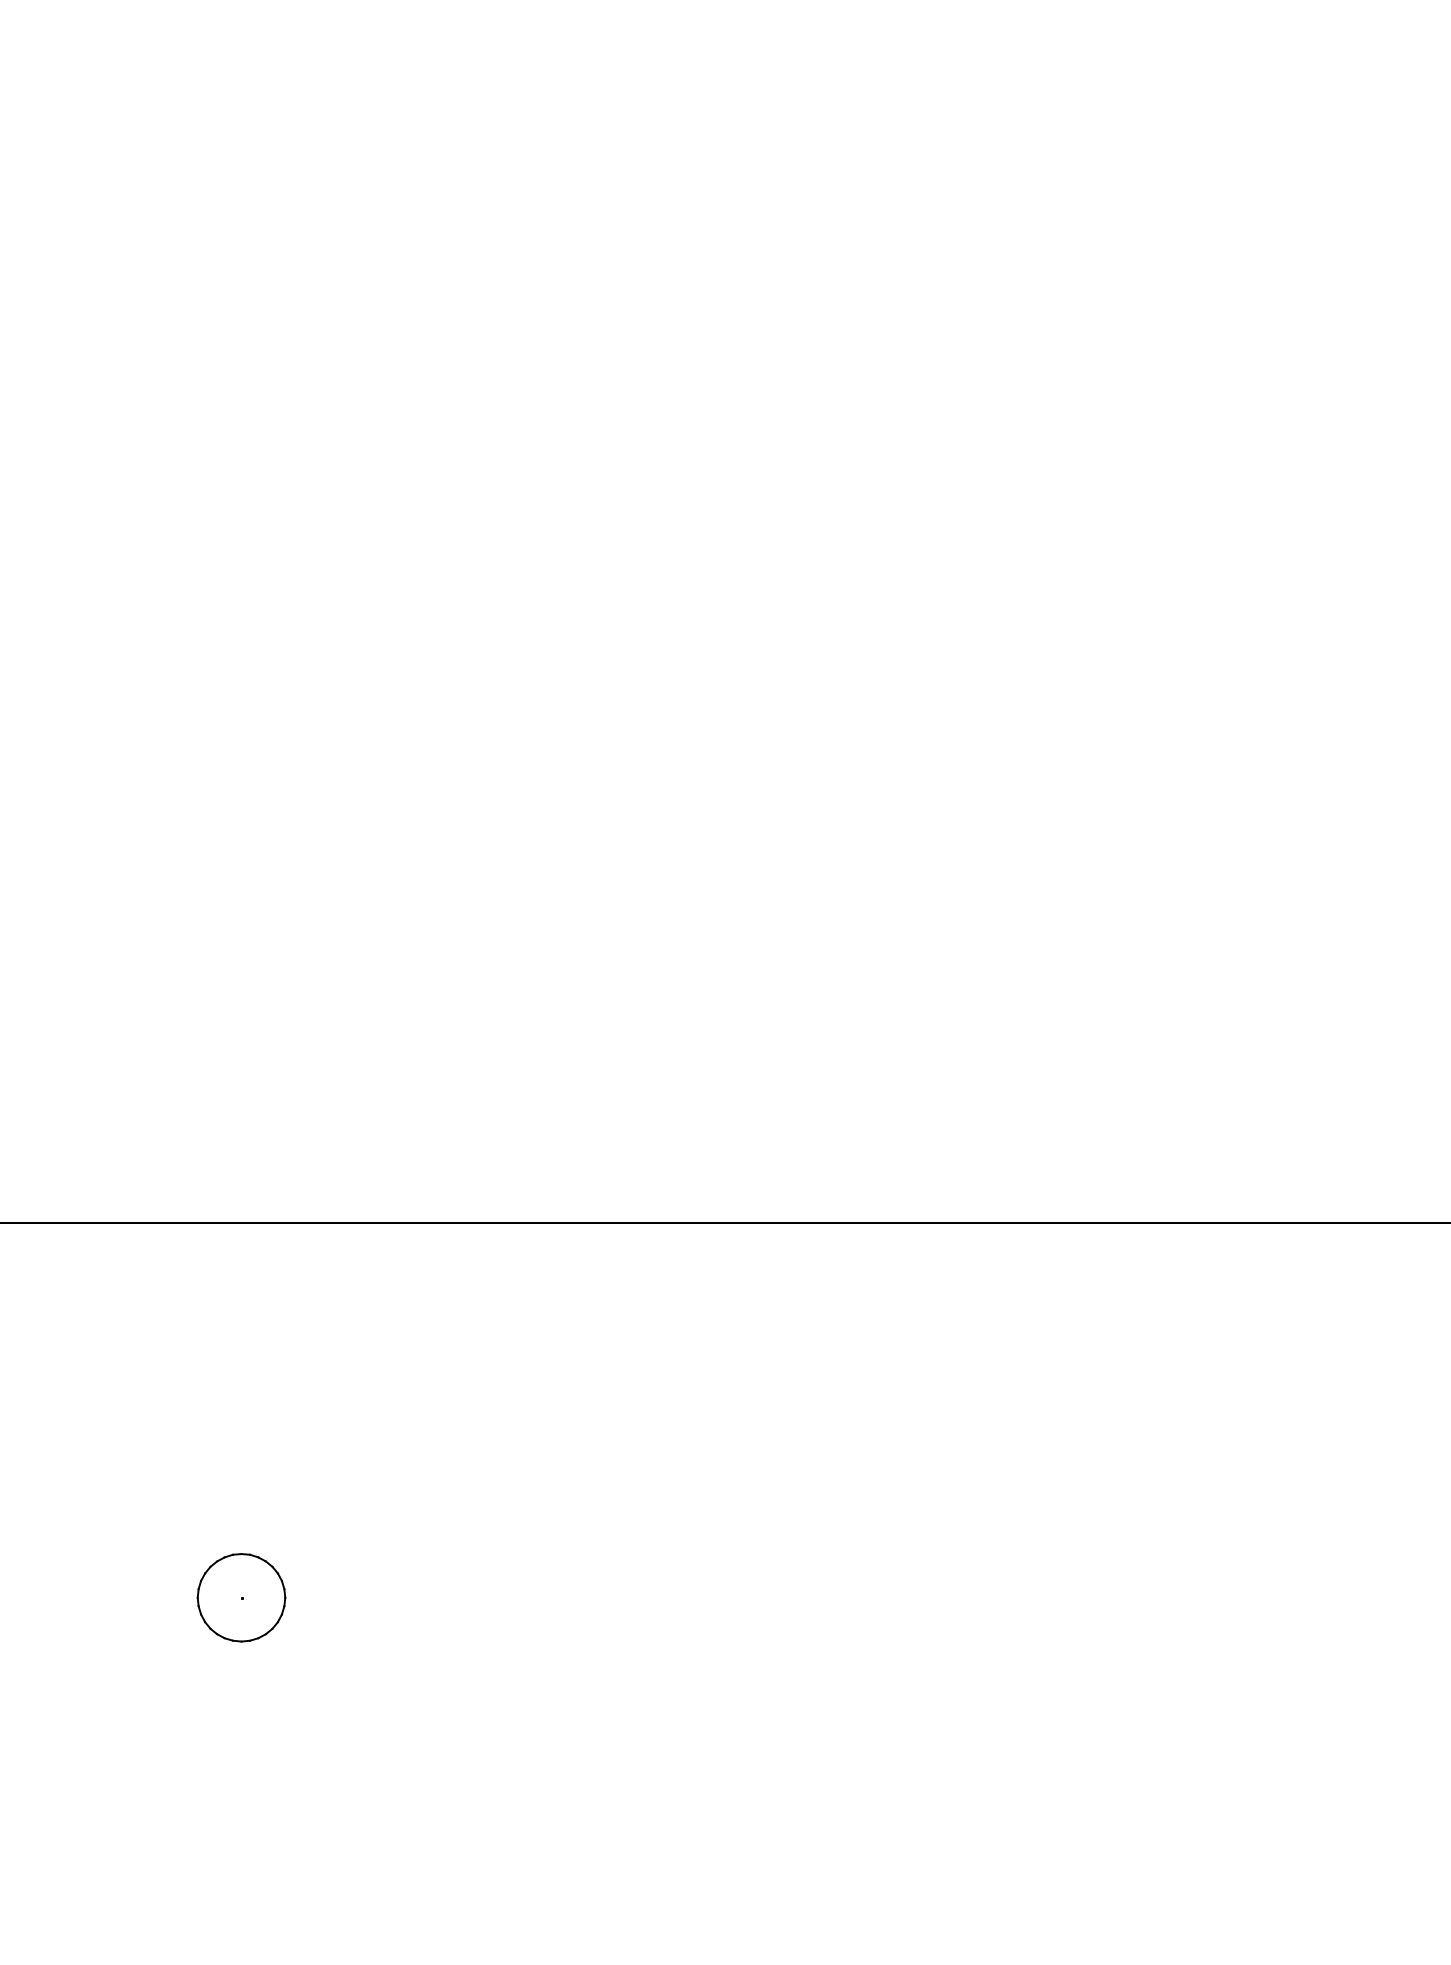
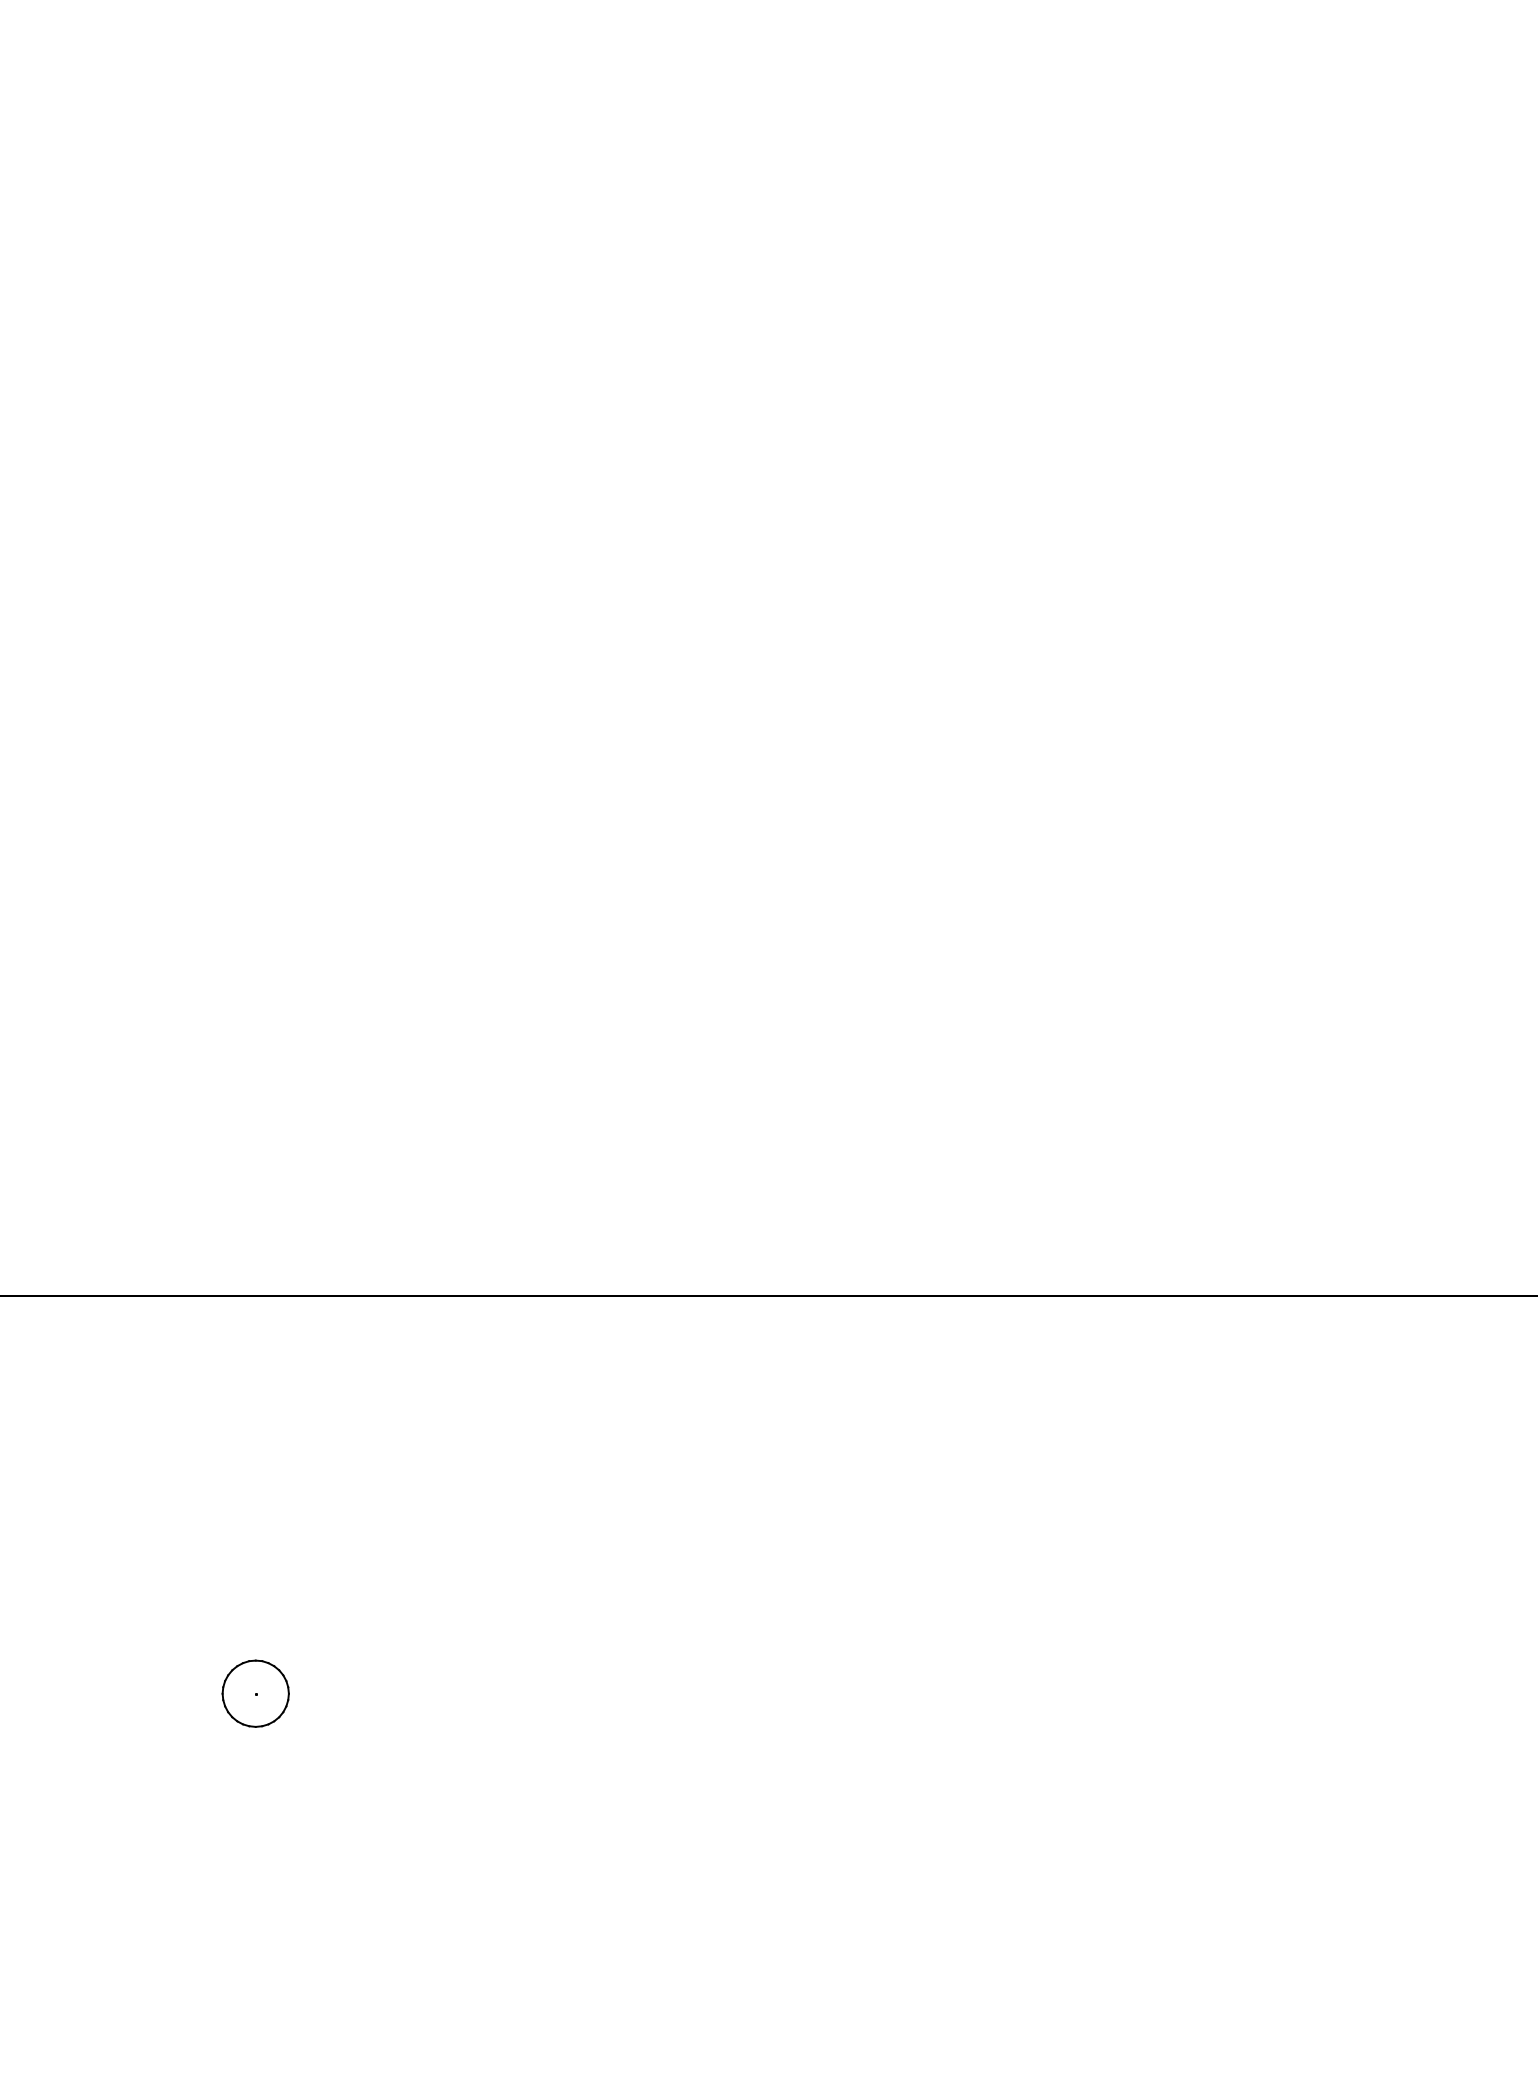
part: (241, 1597) -> (255, 1693), size x0.71

